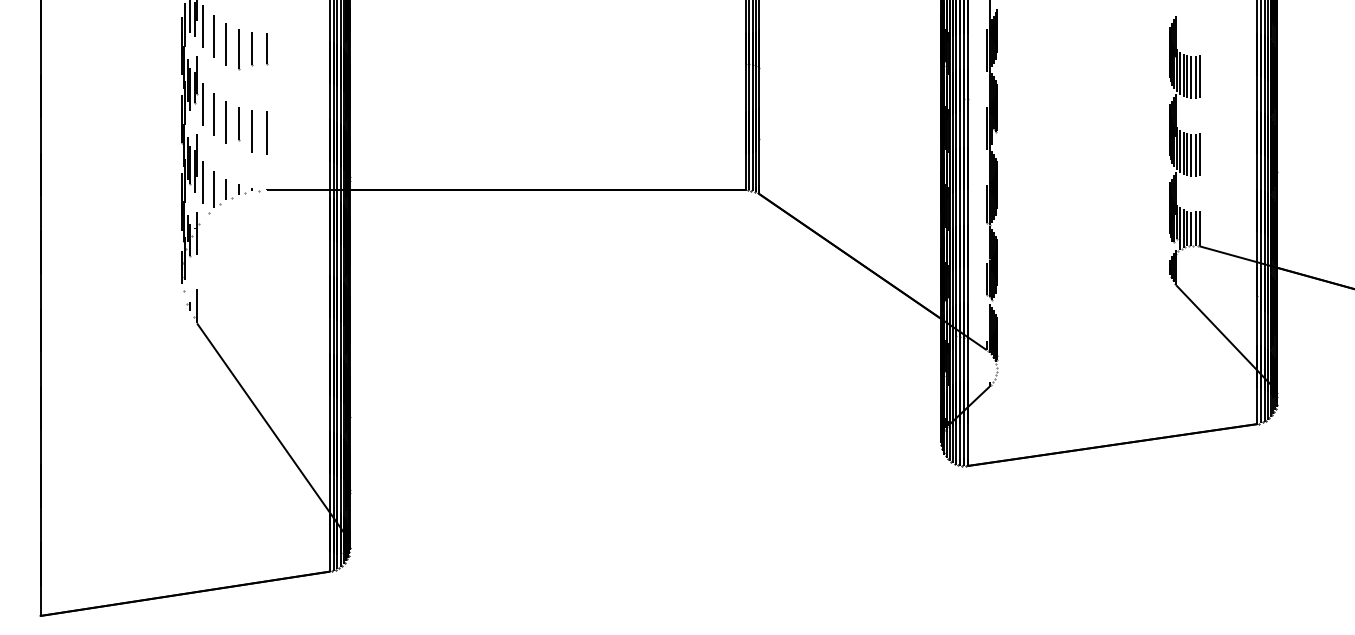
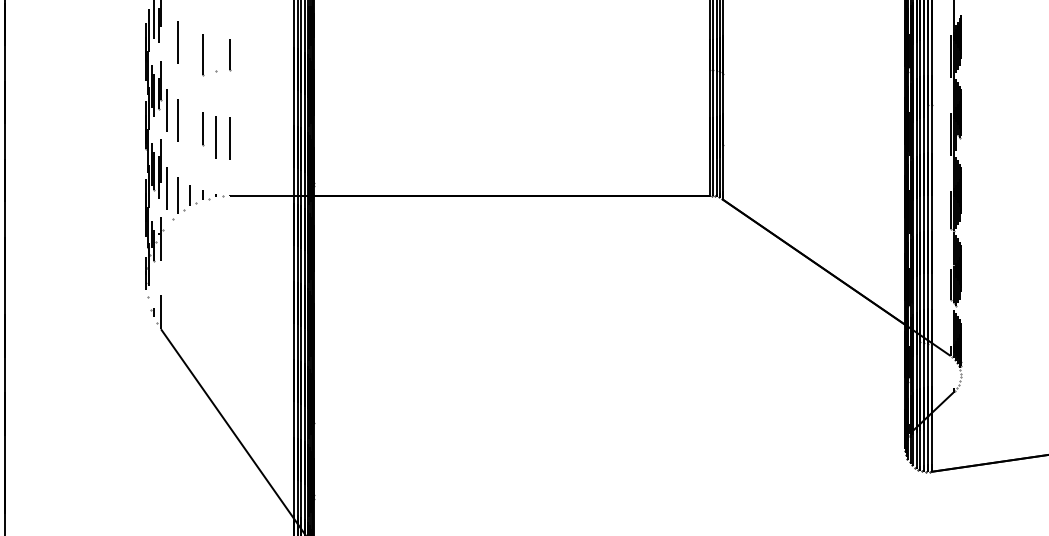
line: (203, 26) -> (167, 32), removed
line: (225, 44) -> (189, 50), removed
line: (252, 48) -> (216, 54), removed
line: (225, 122) -> (189, 128), removed

